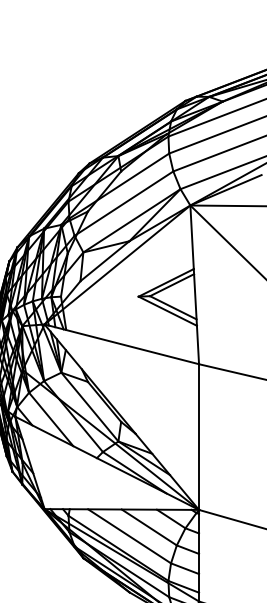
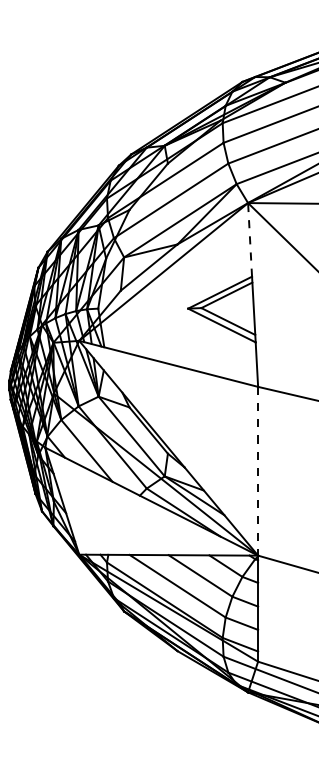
line: (192, 236) -> (250, 239), solid -> dashed
line: (199, 437) -> (258, 471), solid -> dashed

